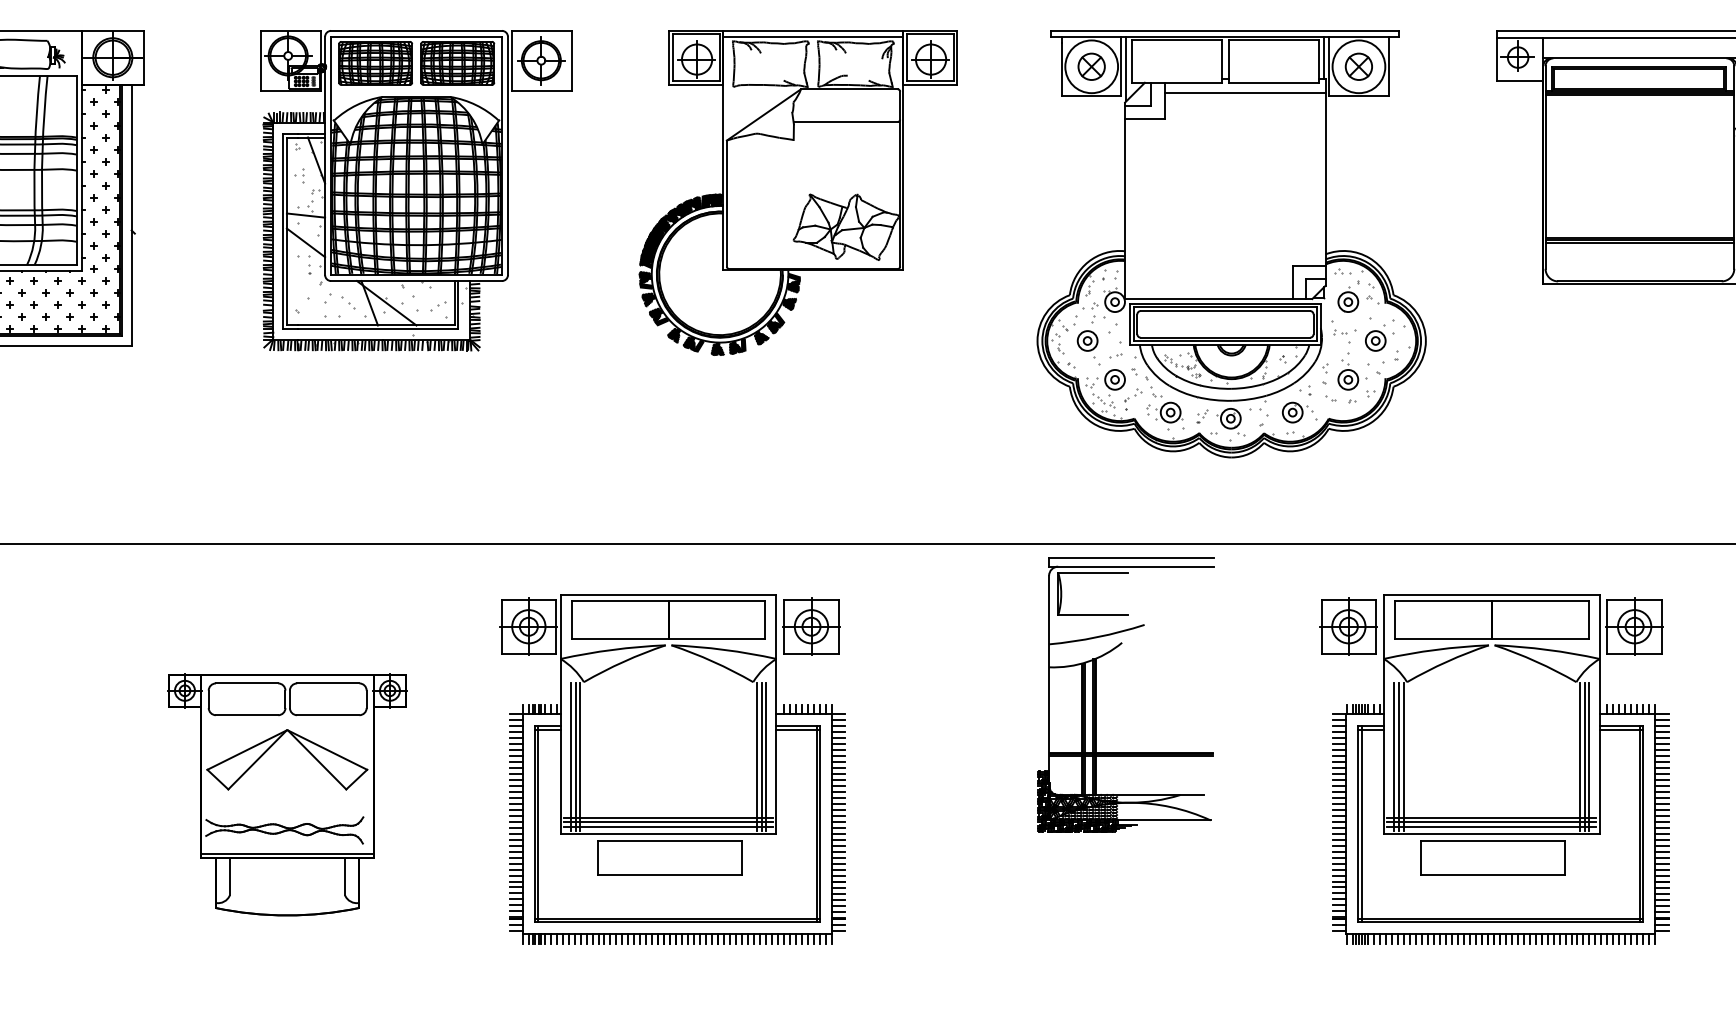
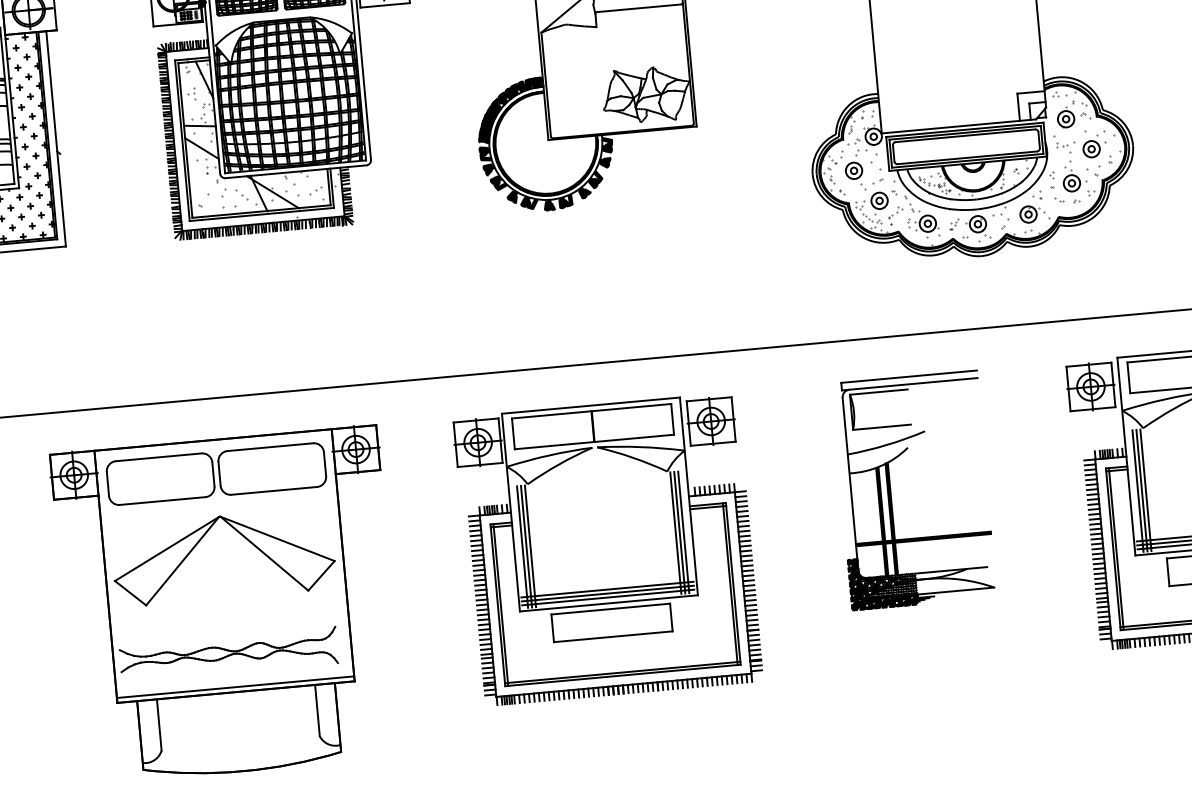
part: (1096, 694) -> (890, 492), moved
part: (672, 769) -> (607, 549), moved
part: (287, 794) -> (228, 604), size x1.67

